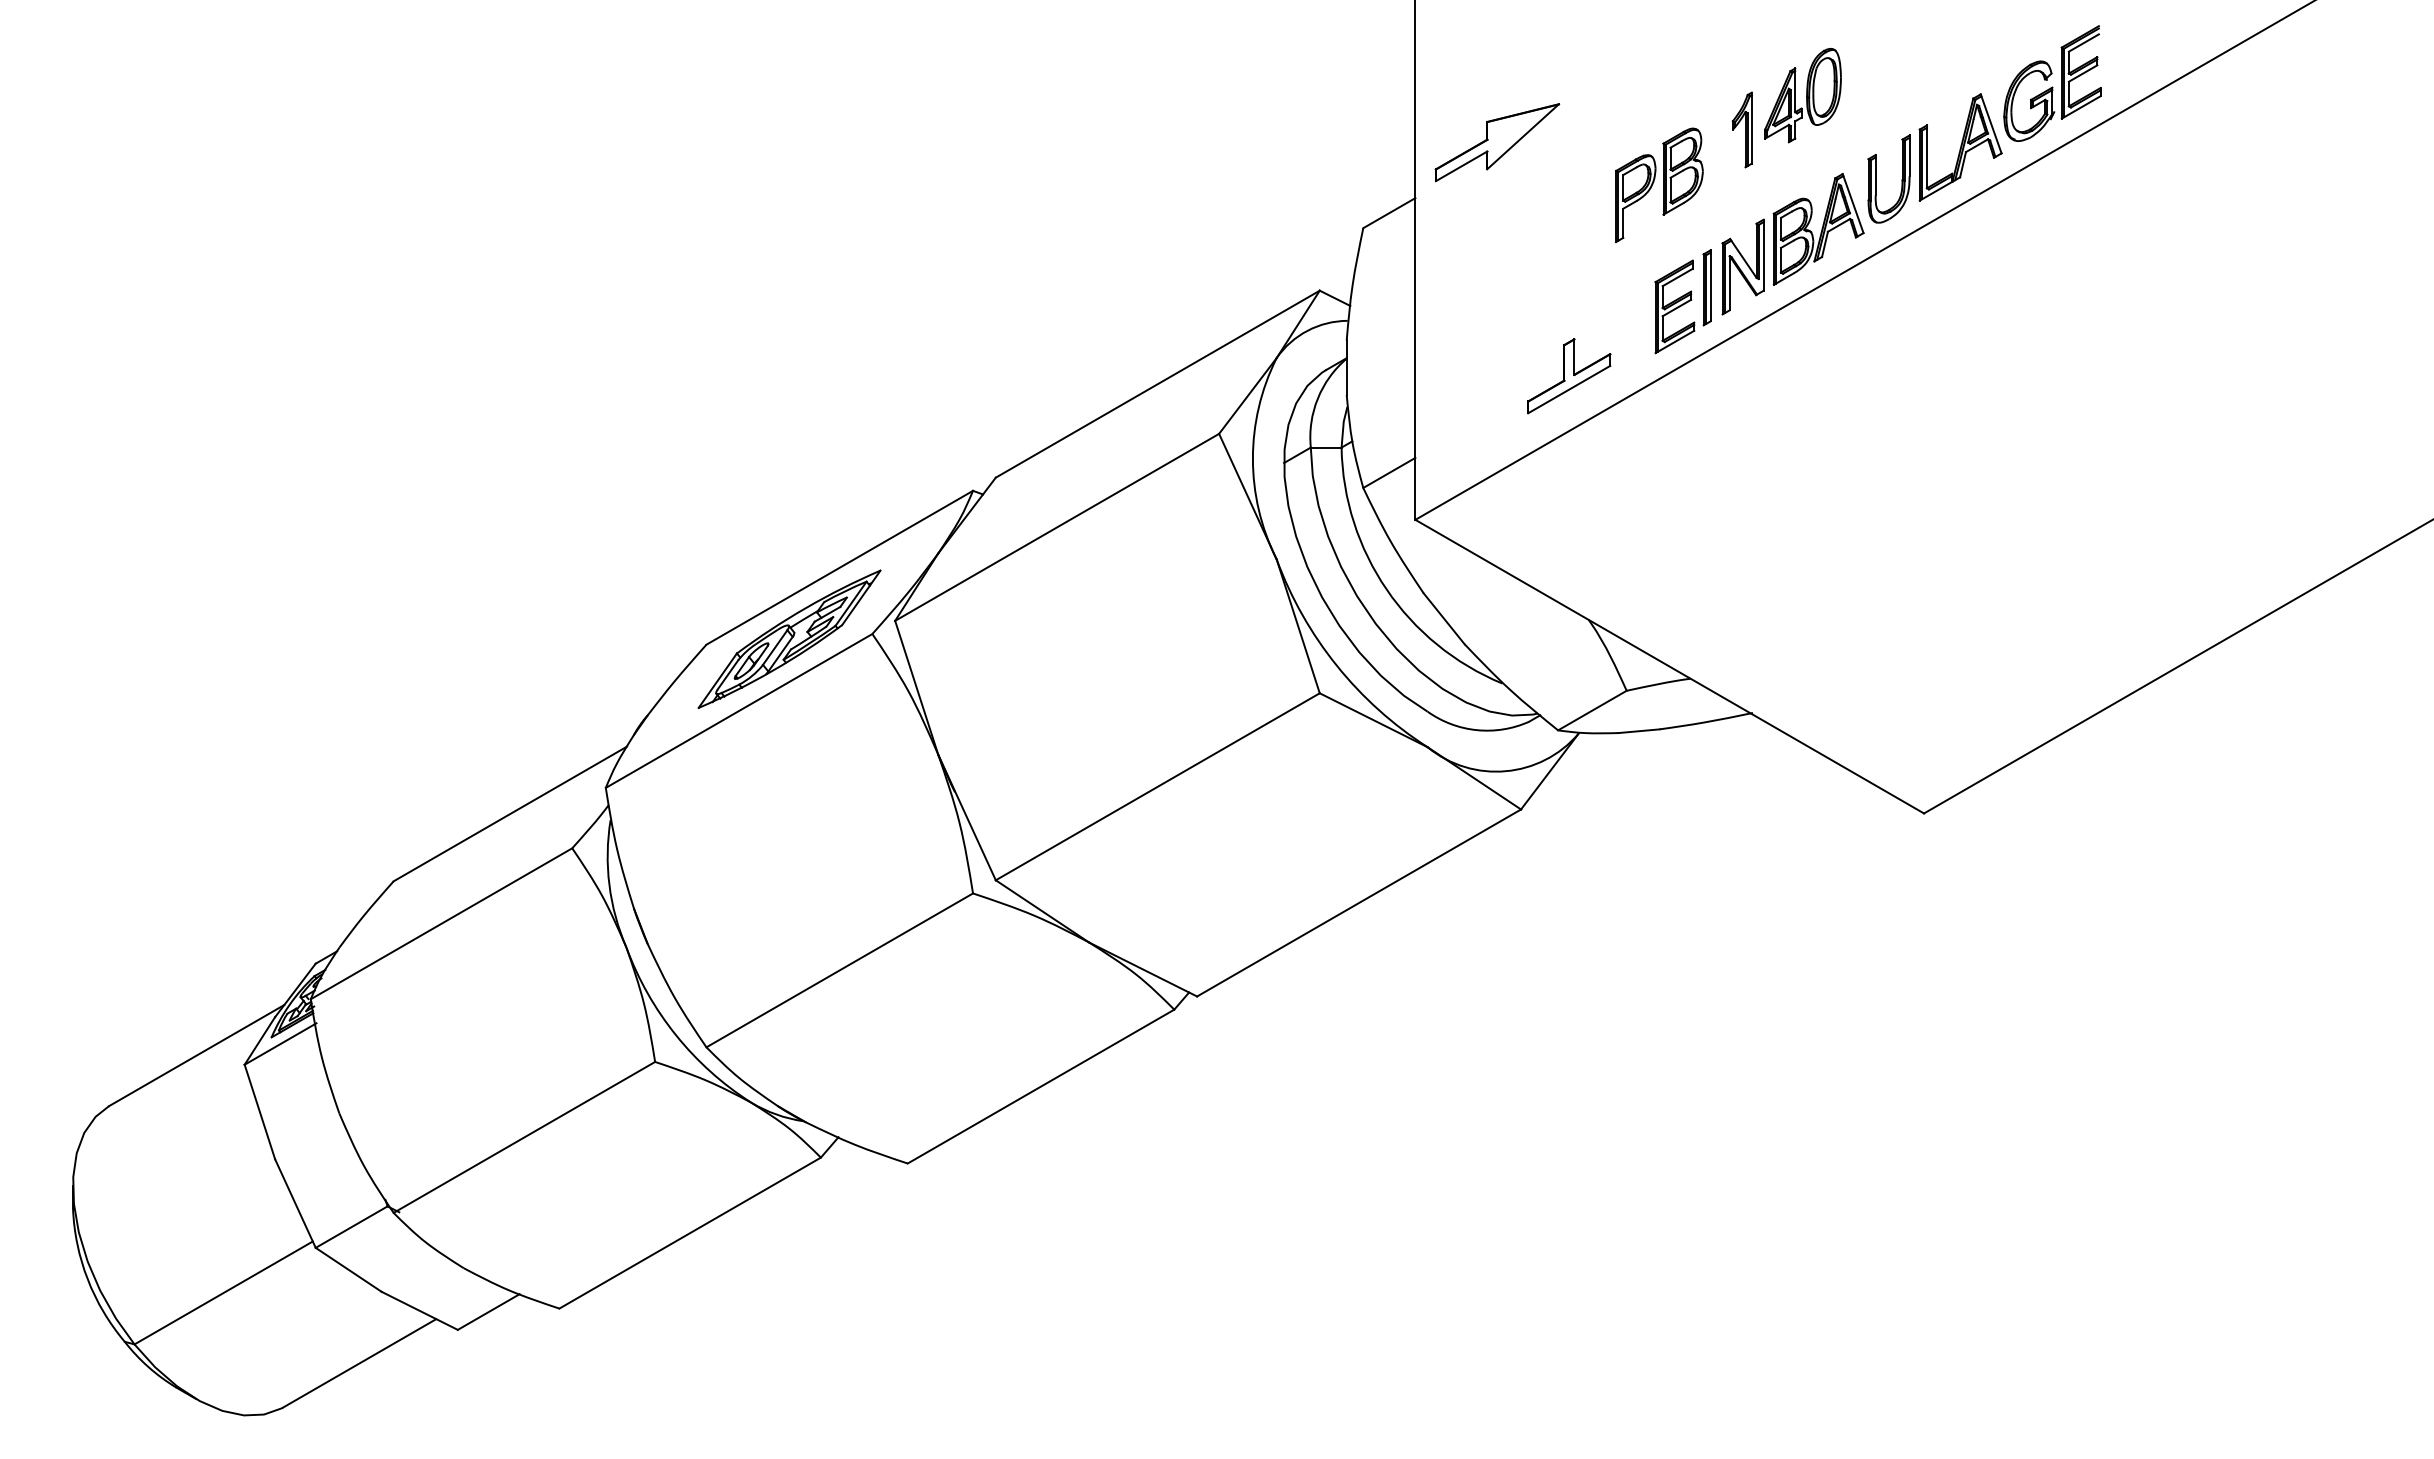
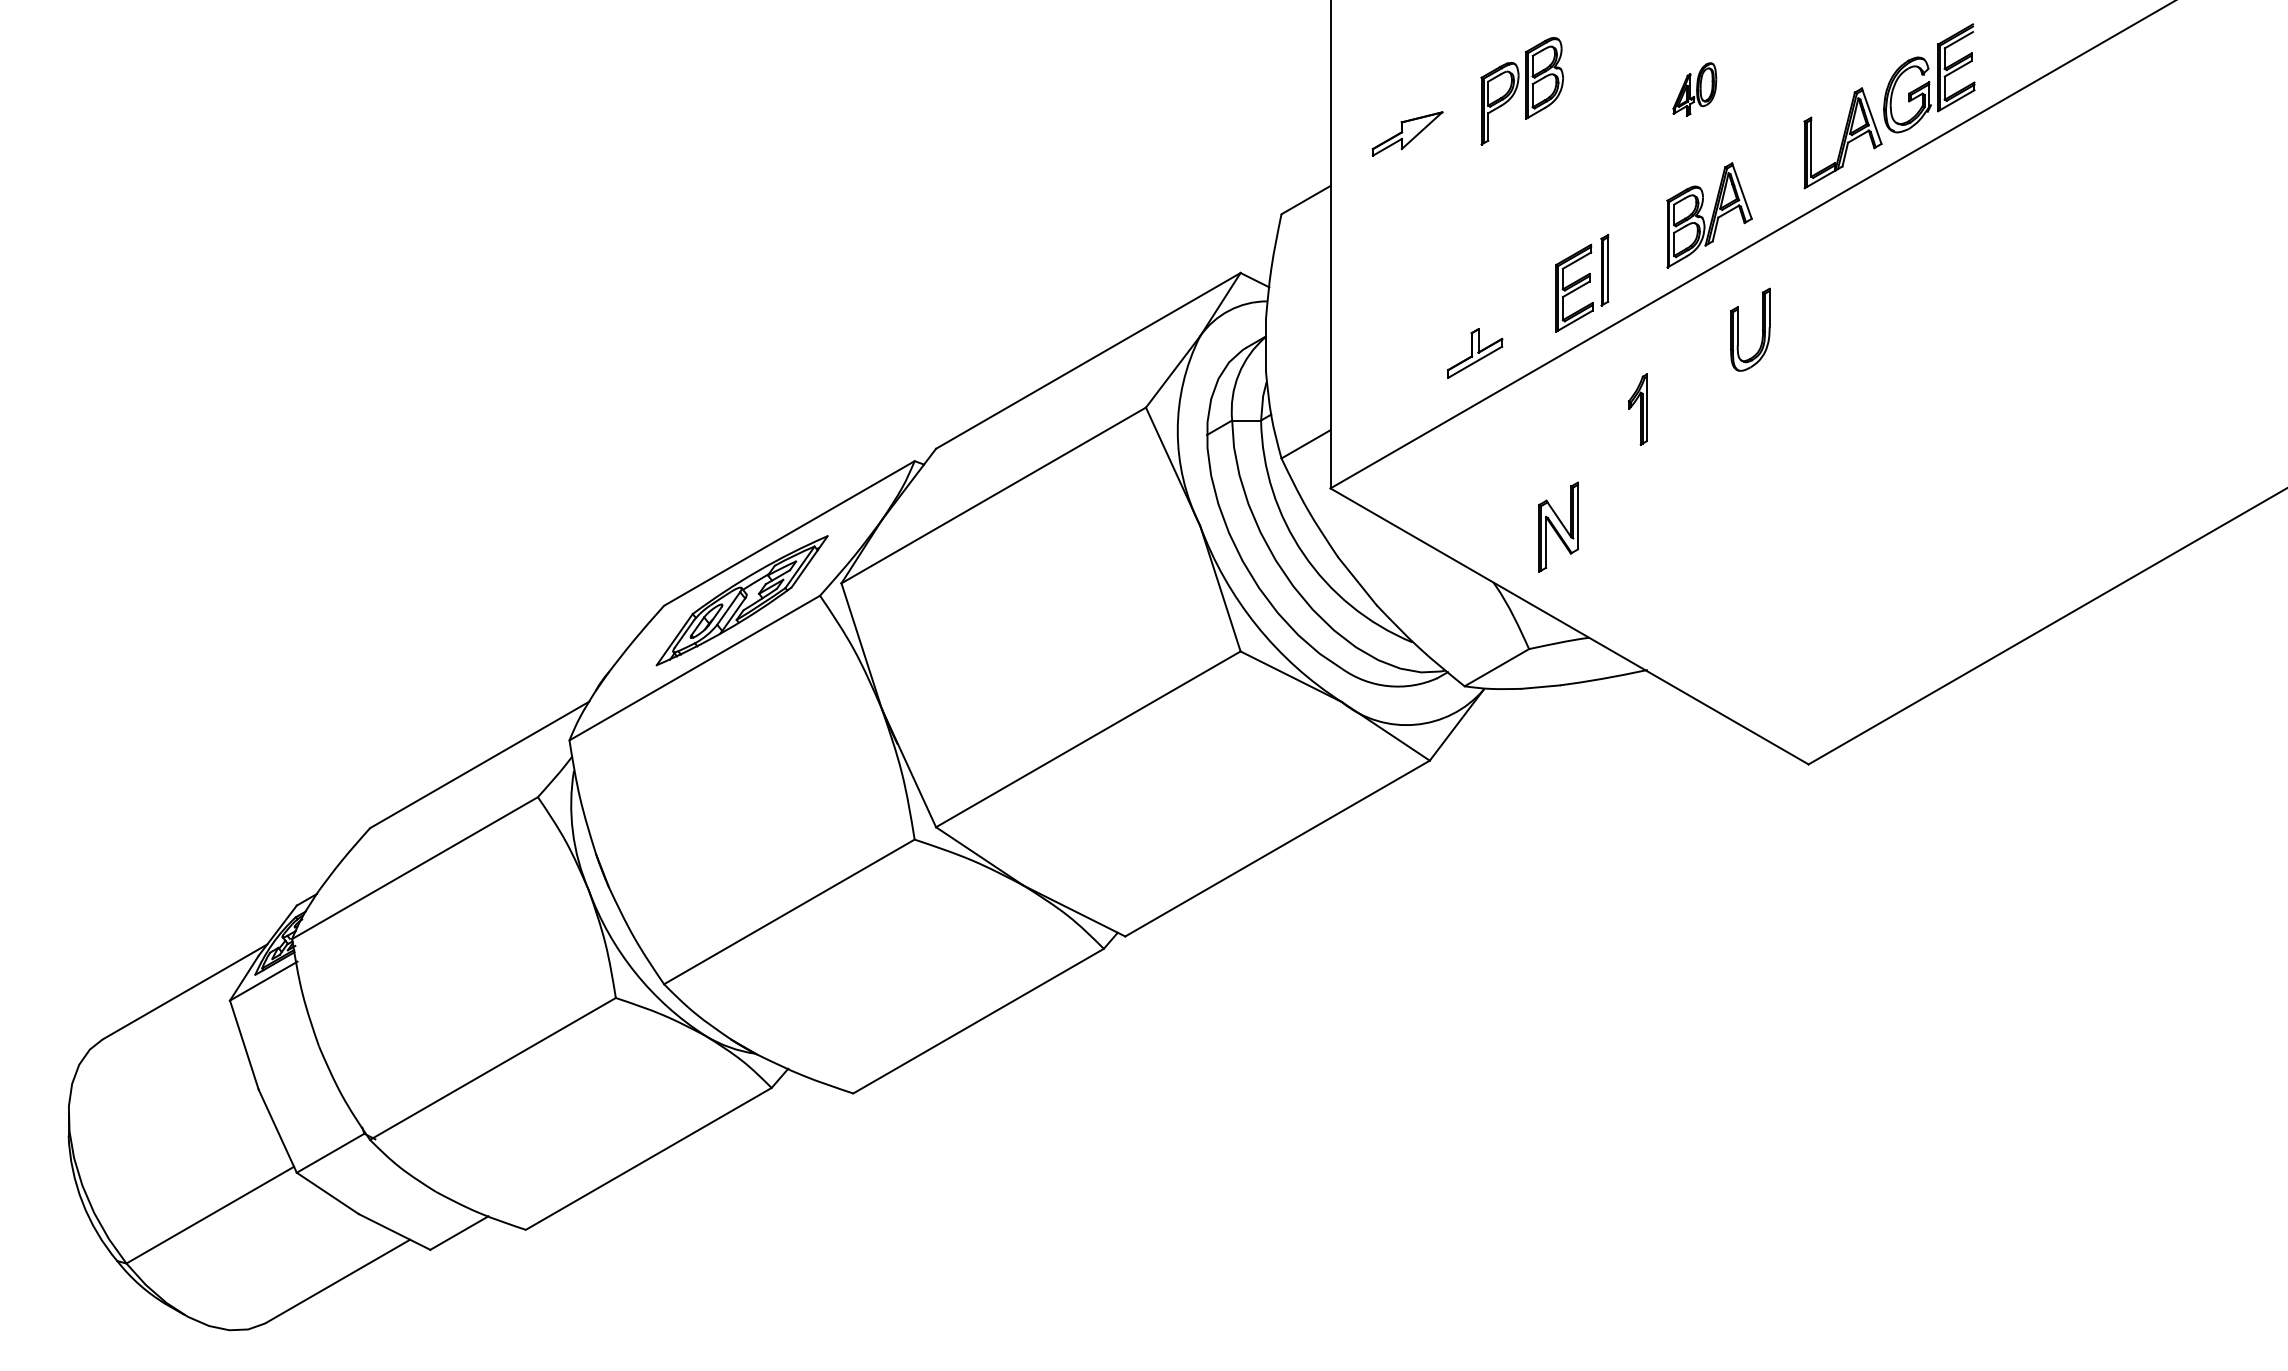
part: (1802, 95) -> (1694, 89), size x0.6
part: (1741, 129) -> (1637, 409), moved
part: (1497, 142) -> (1407, 133), size x0.6
part: (1876, 178) -> (1738, 329), moved
part: (1659, 184) -> (1522, 90), moved
part: (1742, 266) -> (1558, 526), moved
part: (1569, 376) -> (1475, 353), size x0.7

